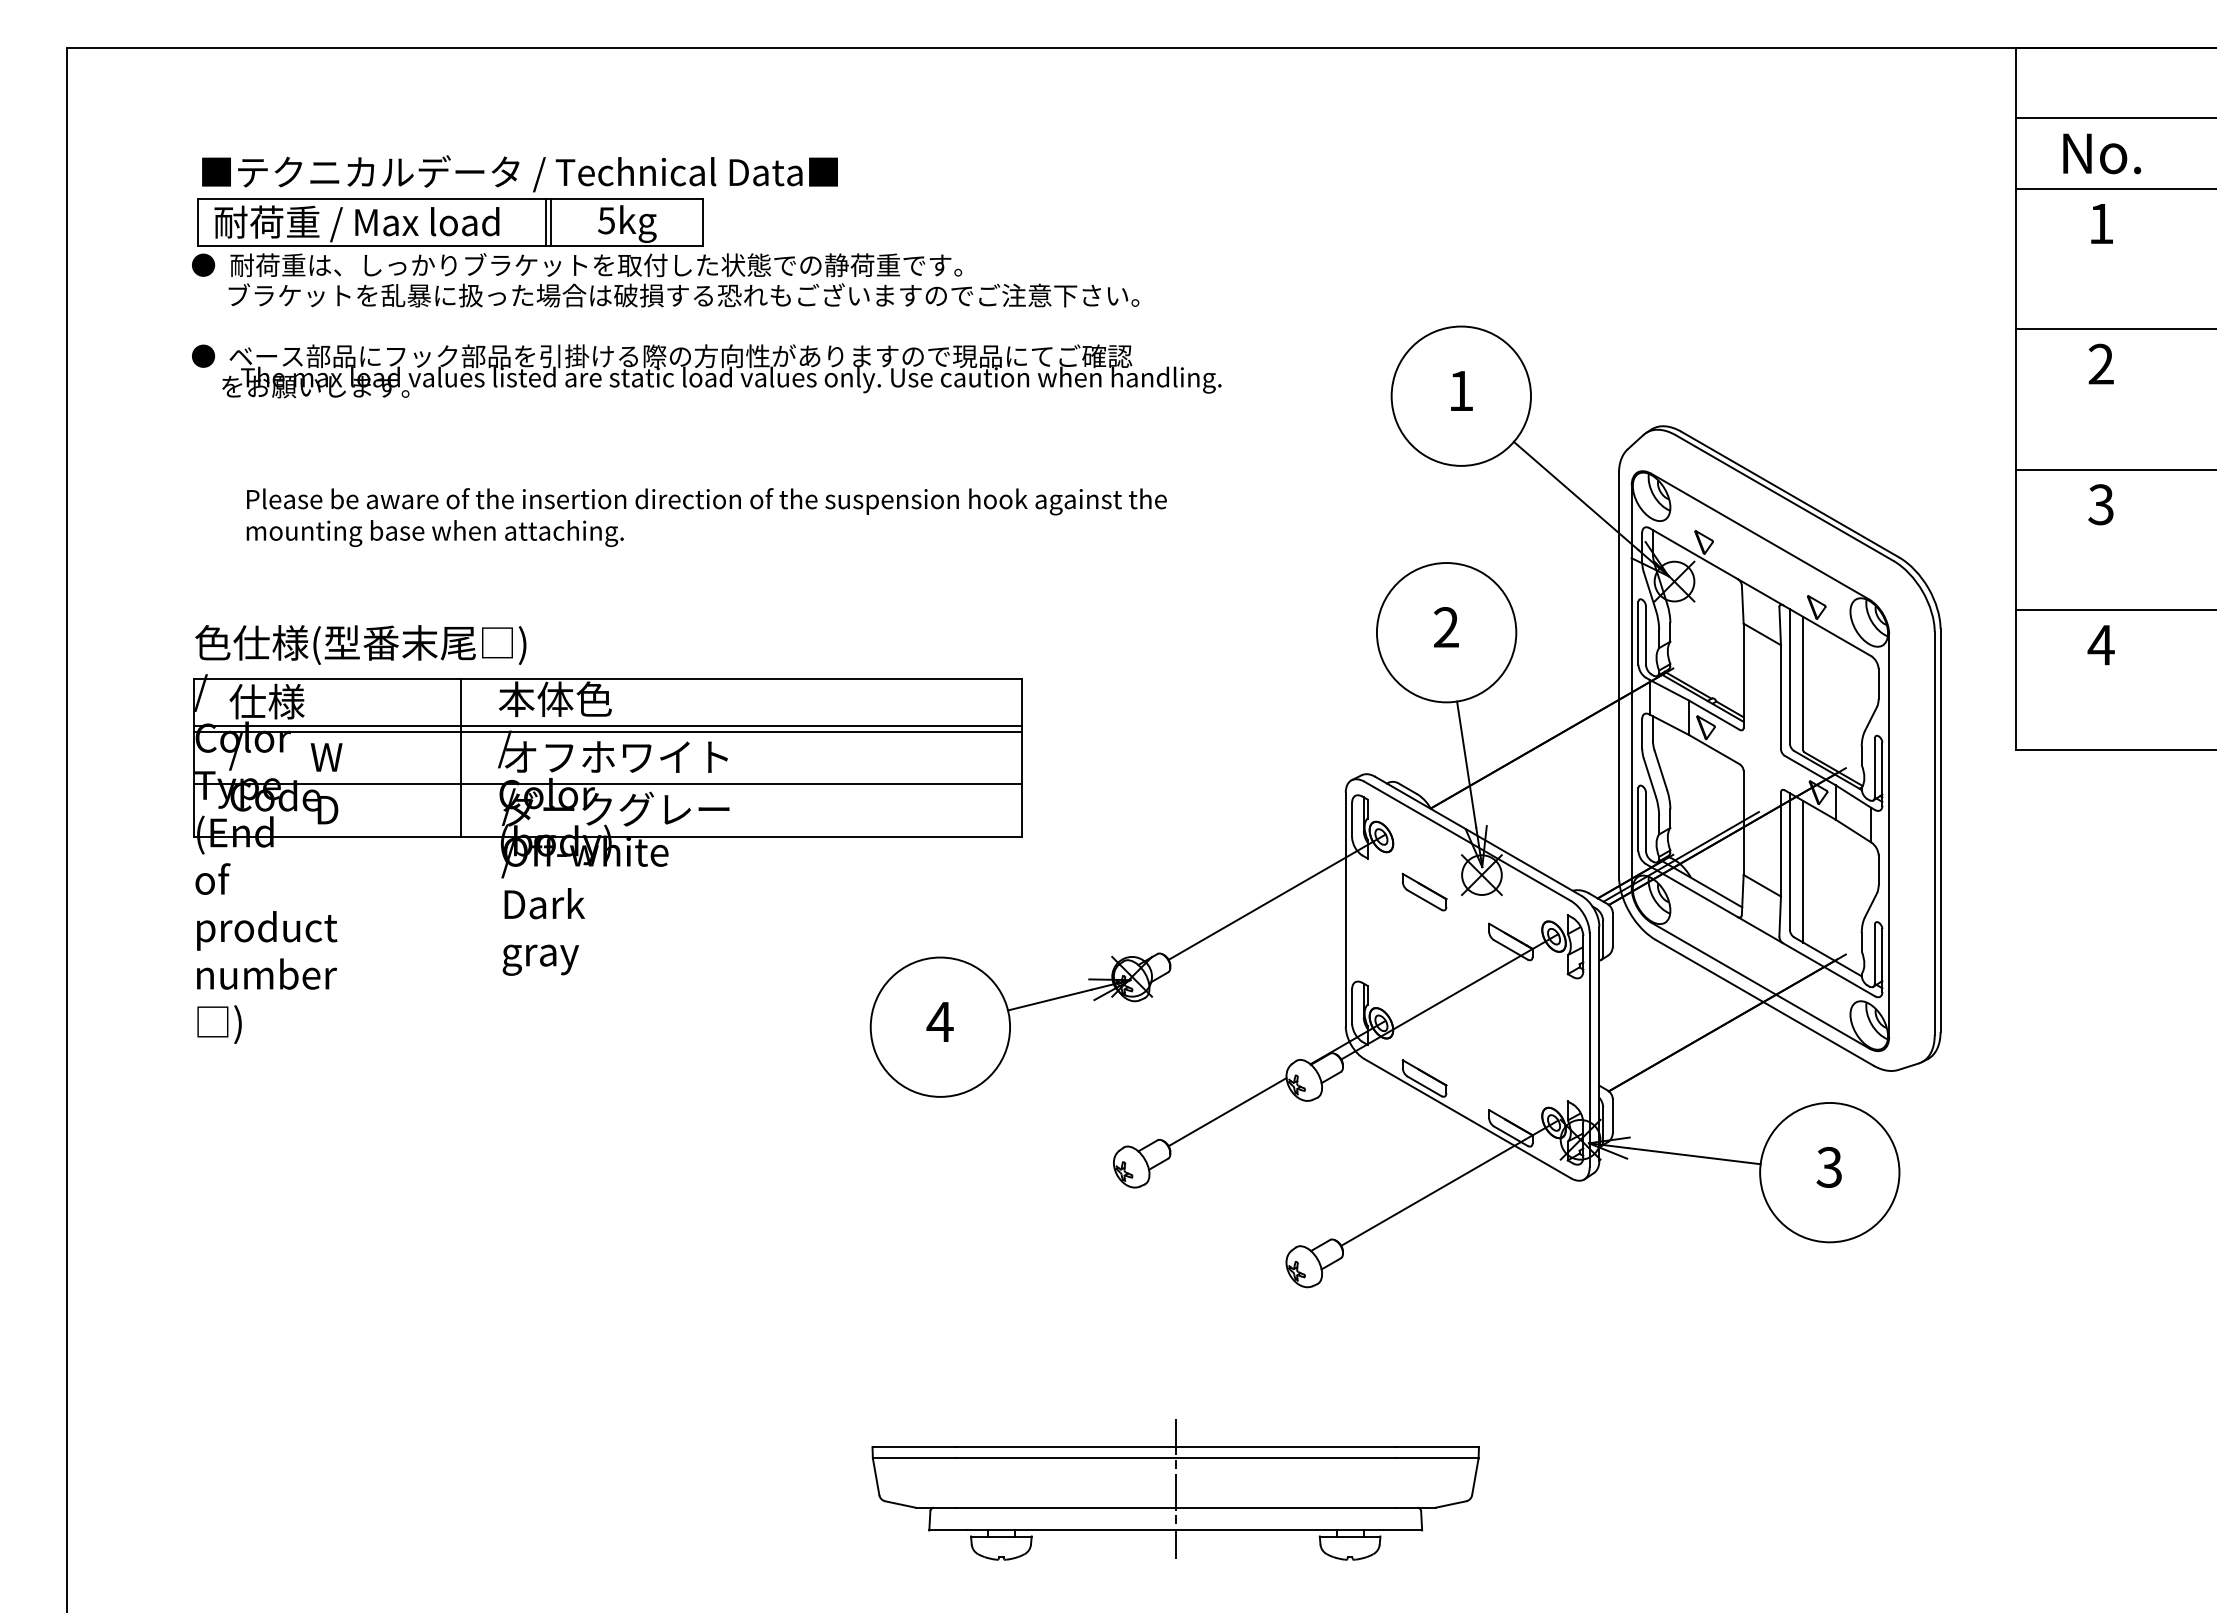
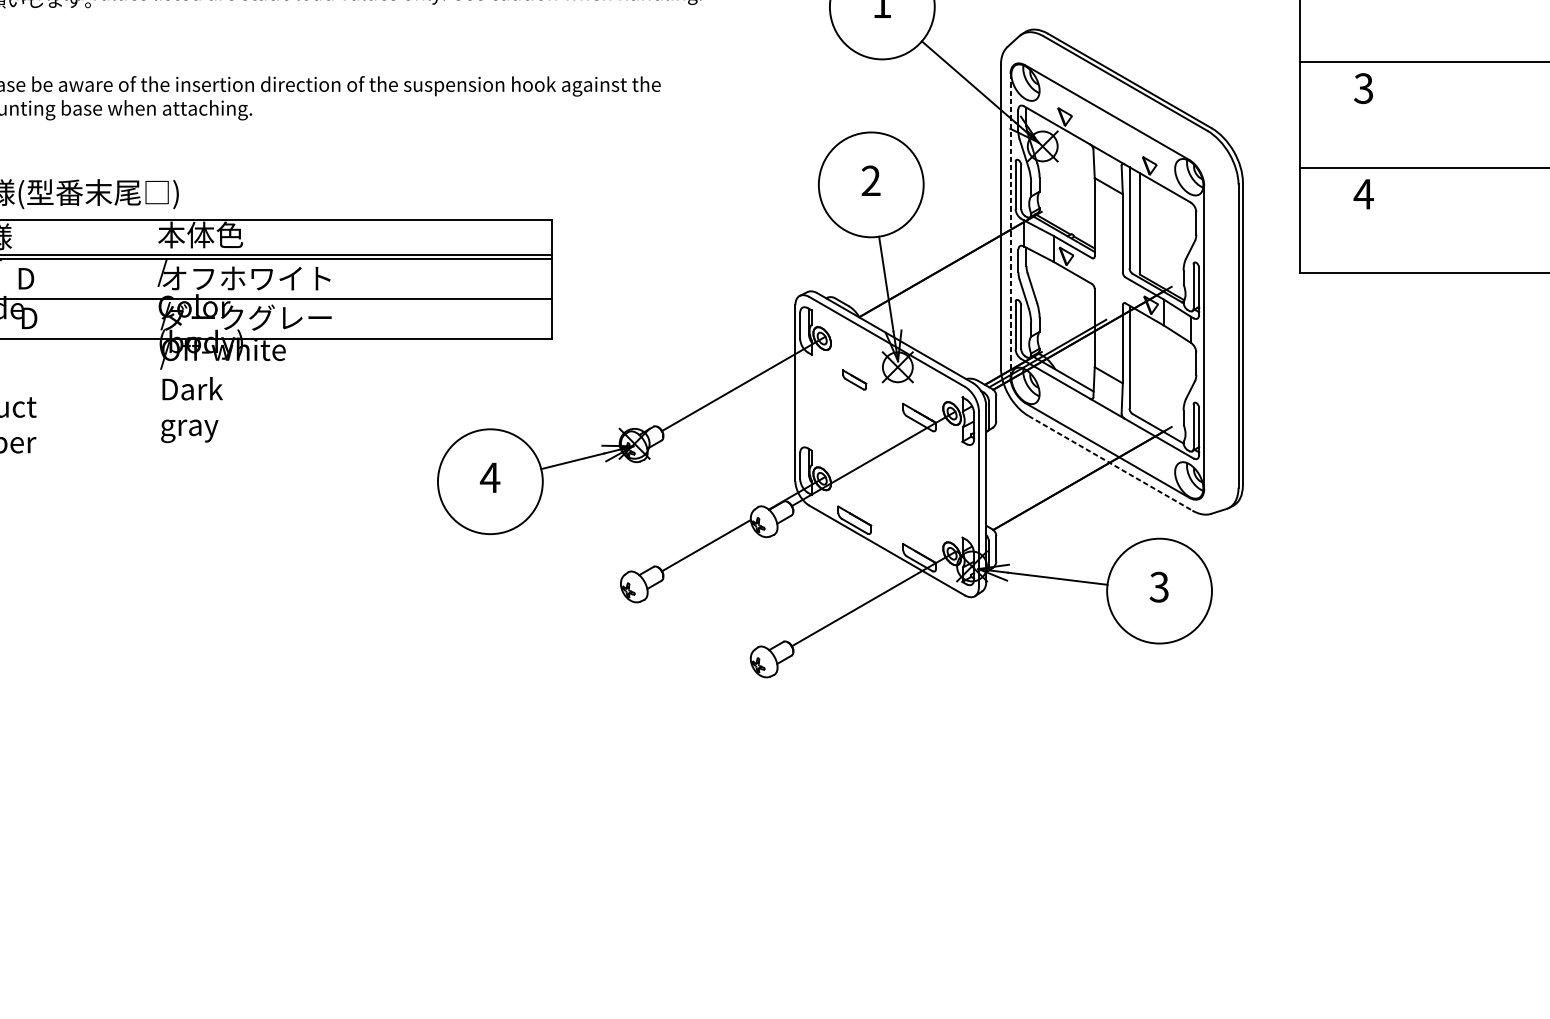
line: (1631, 686) -> (1010, 225), solid -> dashed
text: (326, 757) -> (28, 278), W -> D
line: (460, 758) -> (129, 279), removed
line: (1803, 871) -> (1139, 364), removed
part: (1424, 891) -> (854, 379), size x0.7
line: (1764, 1002) -> (1110, 463), solid -> dashed
part: (1175, 1489) -> (667, 829), removed

